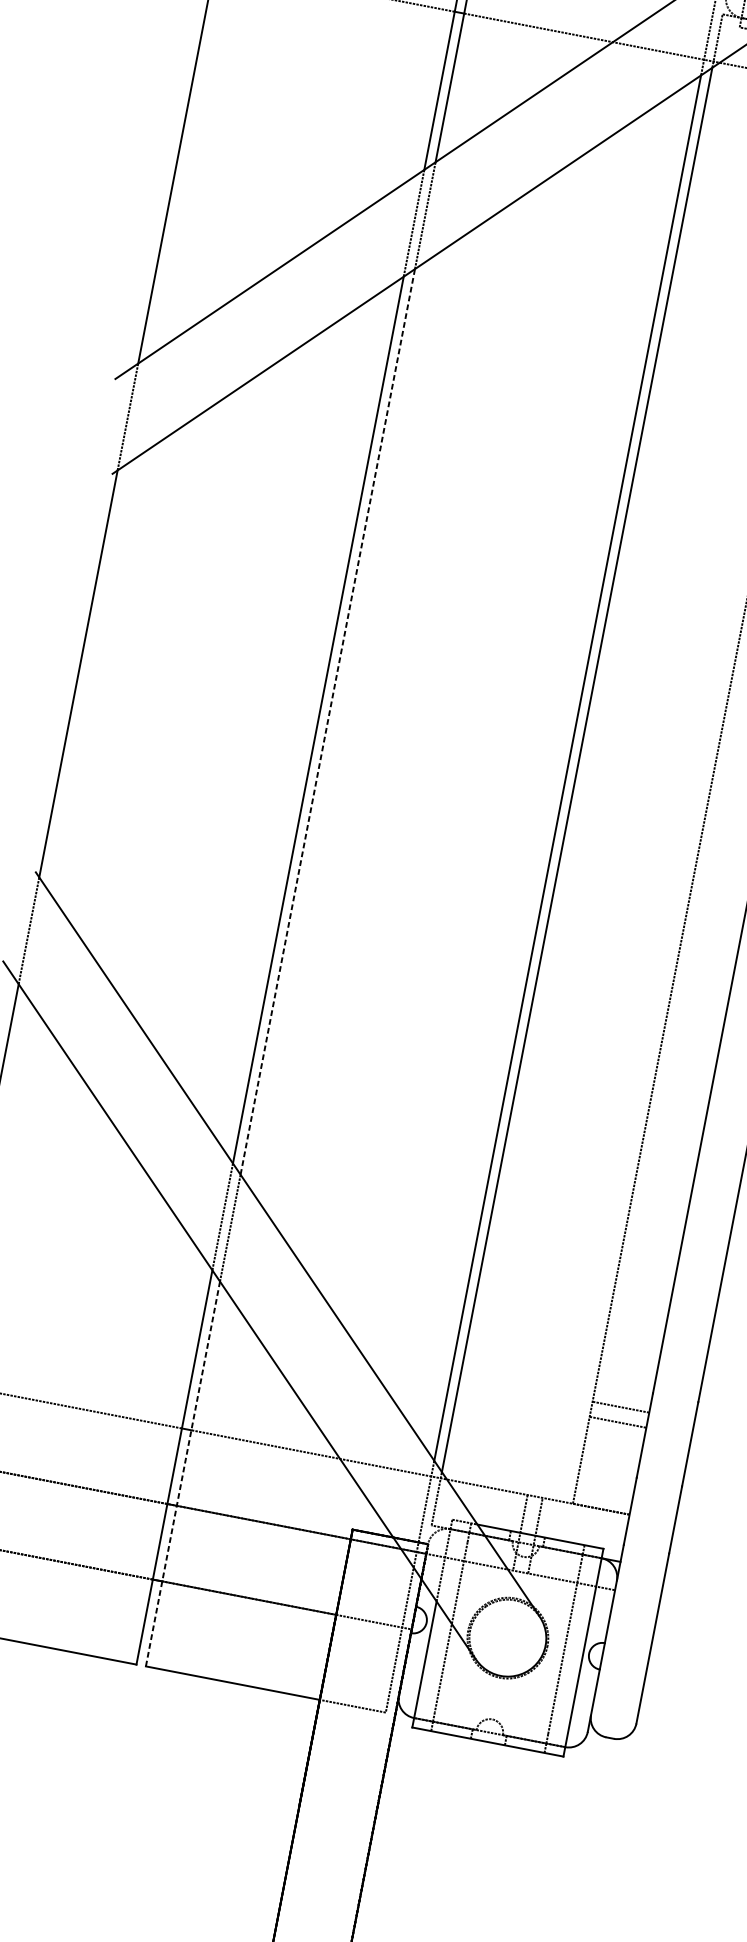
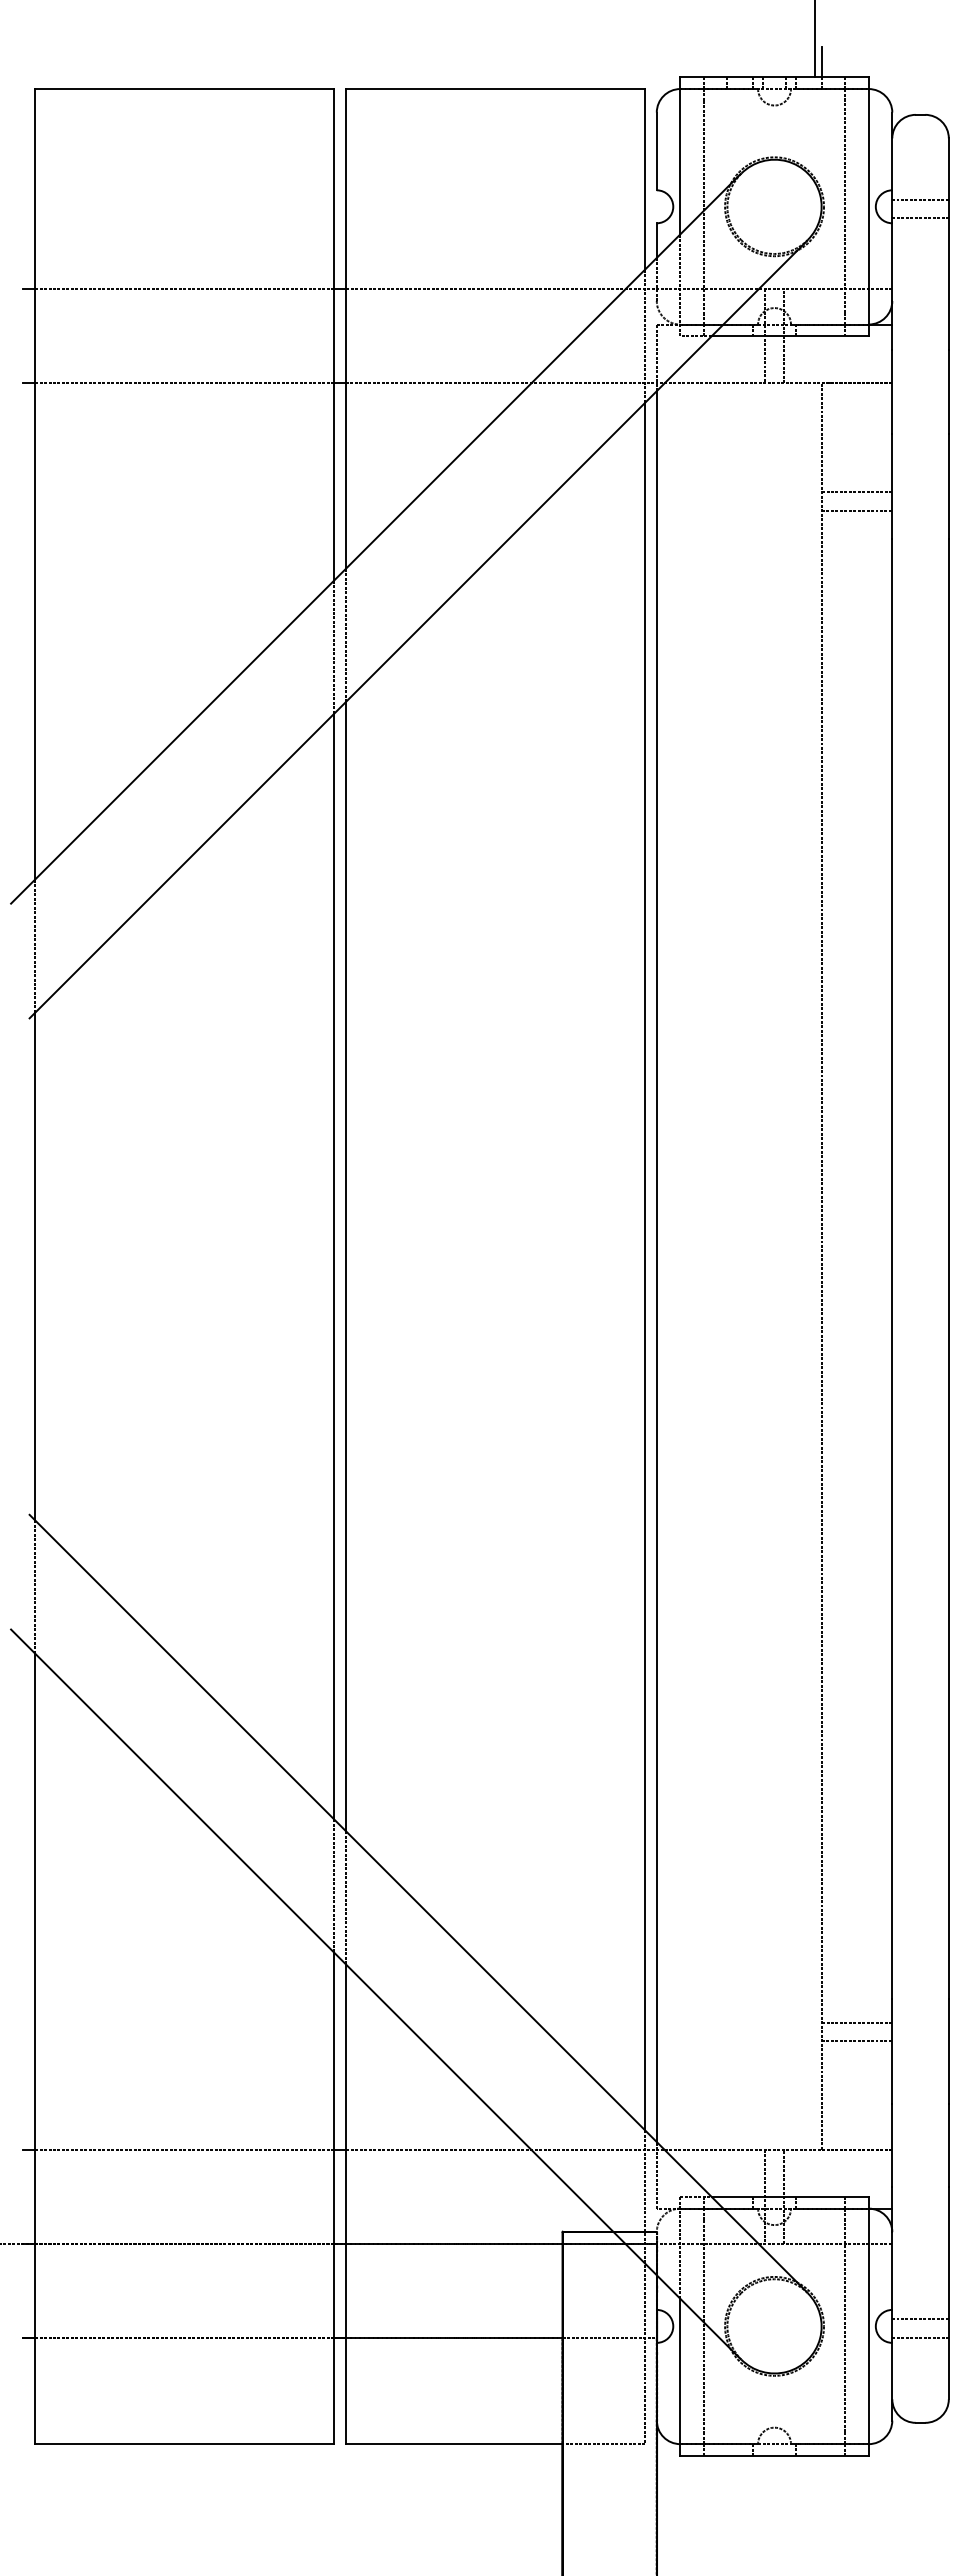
line: (327, 721) -> (345, 1266), dashed -> solid
line: (182, 1474) -> (345, 2204), dashed -> solid
line: (626, 1655) -> (920, 2319), added
line: (623, 1670) -> (920, 2338), added

